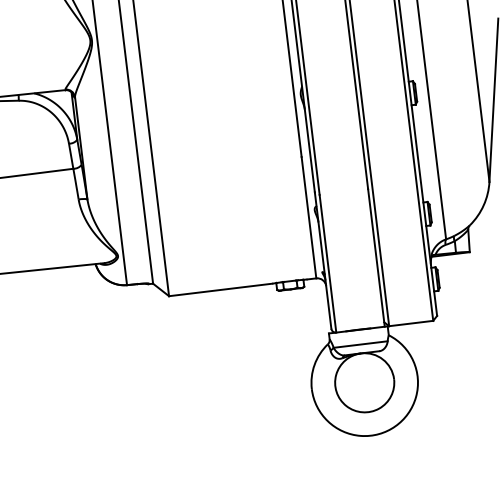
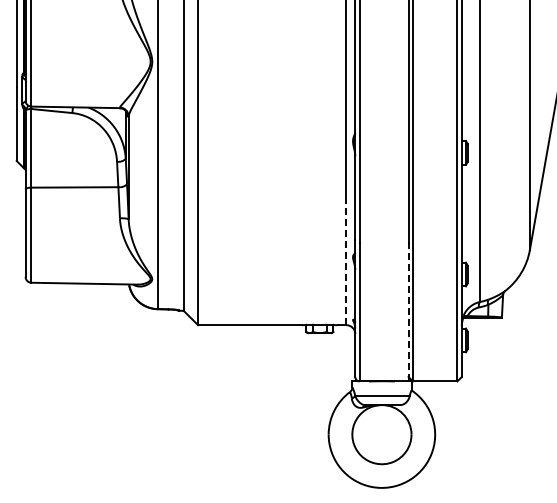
line: (308, 217) -> (346, 263), solid -> dashed
line: (376, 257) -> (408, 311), solid -> dashed

